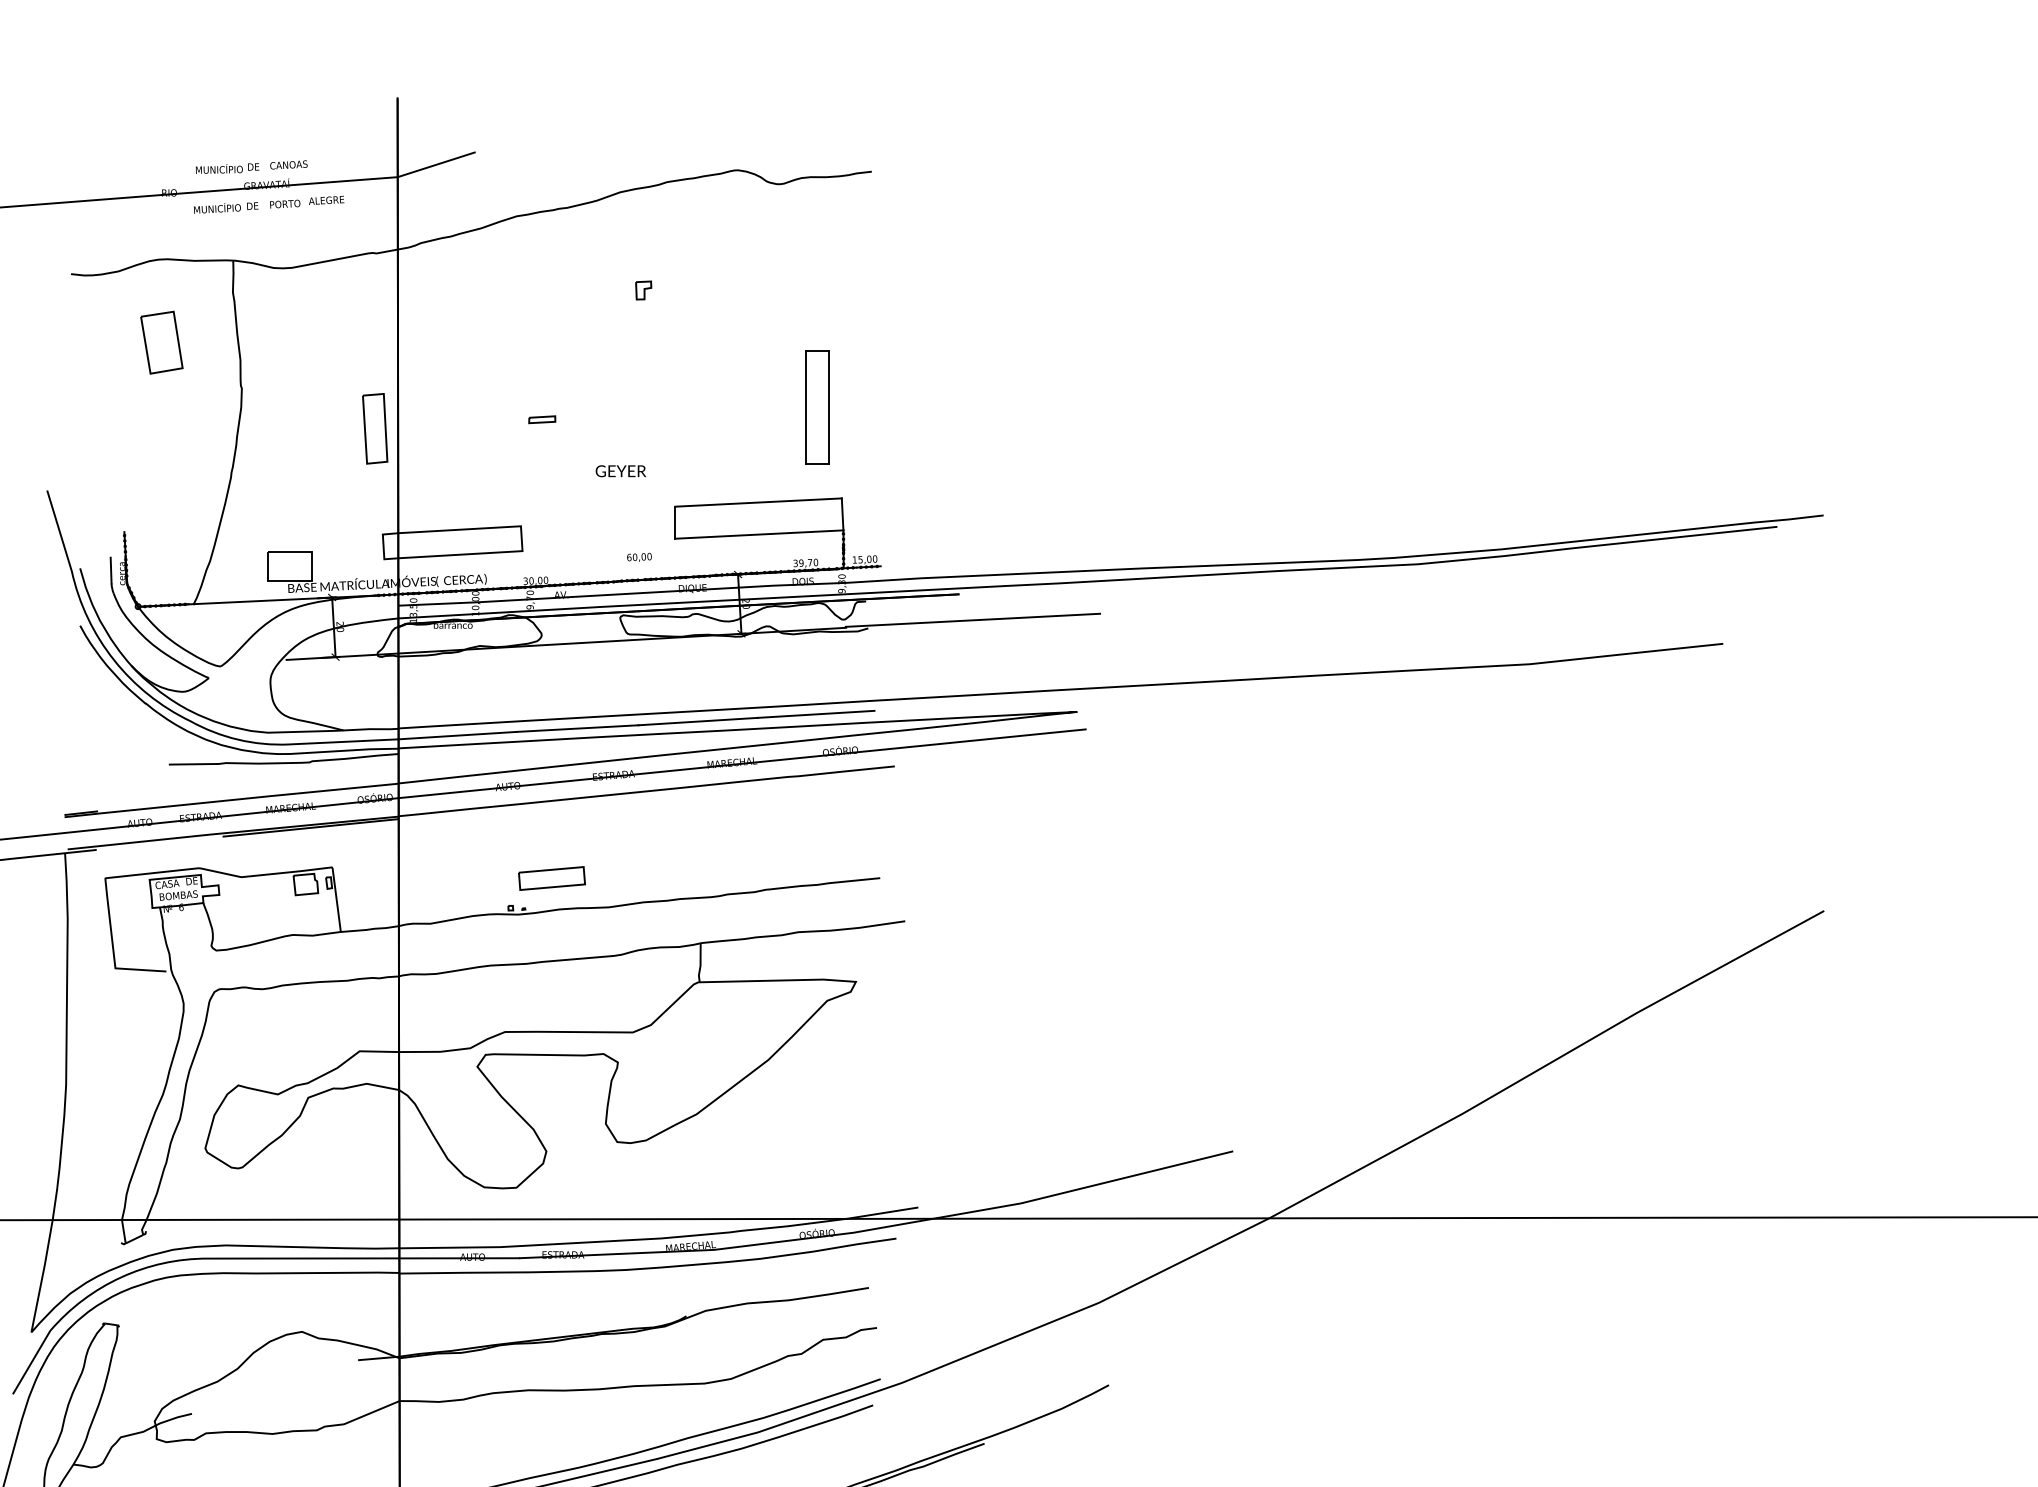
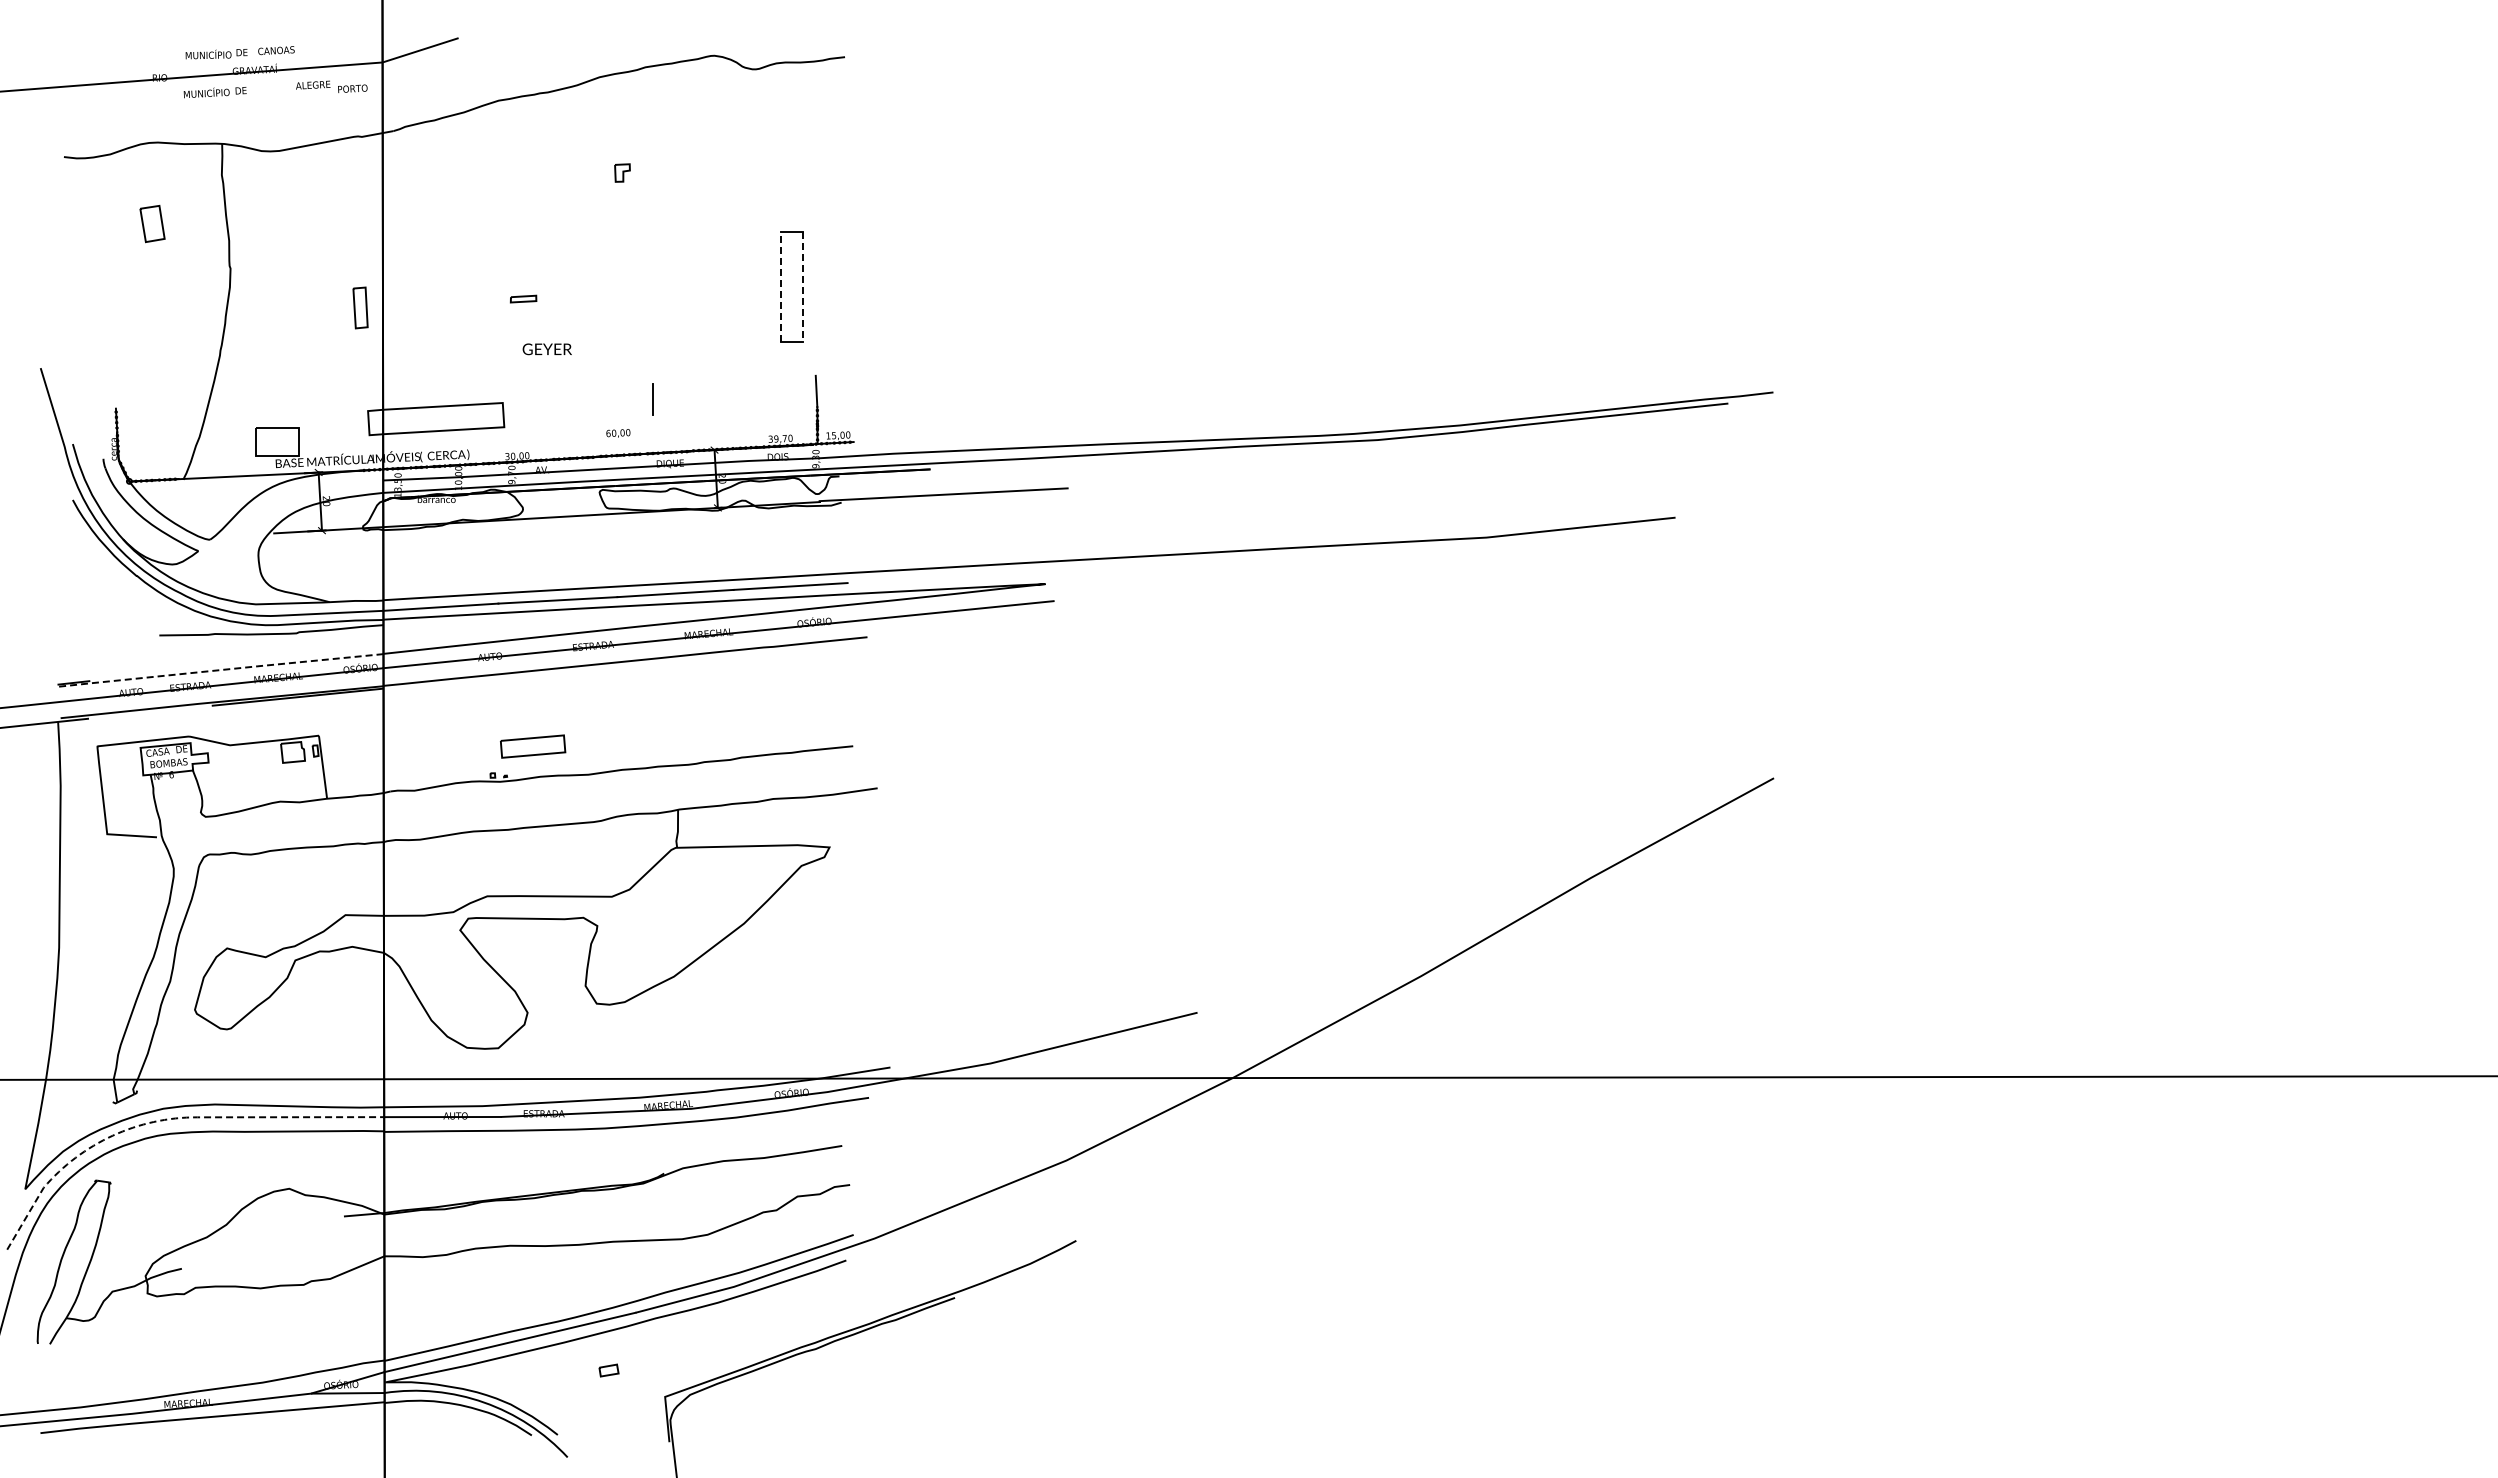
text: (284, 203) -> (352, 88), moved
part: (161, 342) -> (152, 223), size x0.6
line: (805, 407) -> (780, 287), solid -> dashed
line: (828, 407) -> (802, 287), solid -> dashed
part: (375, 428) -> (360, 307), size x0.6
text: (620, 471) -> (546, 349), moved
line: (758, 502) -> (734, 379), removed
line: (759, 534) -> (735, 411), removed
line: (110, 569) -> (102, 445), removed
line: (231, 800) -> (220, 670), solid -> dashed
line: (172, 1261) -> (162, 1120), solid -> dashed

